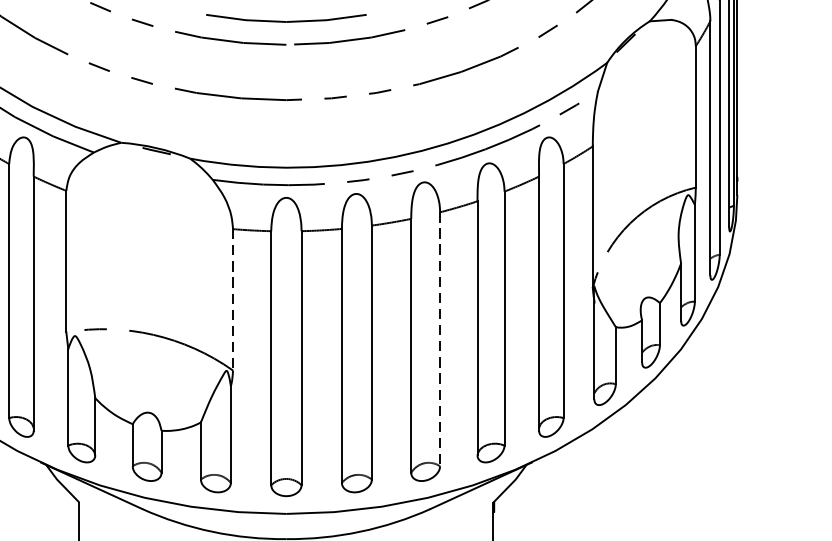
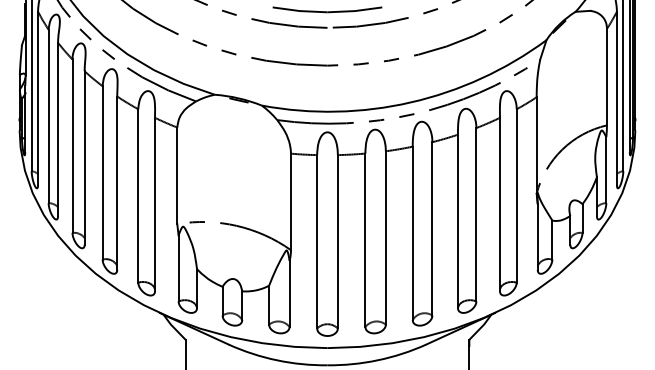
line: (233, 300) -> (291, 202), dashed -> solid
line: (440, 338) -> (432, 228), dashed -> solid

